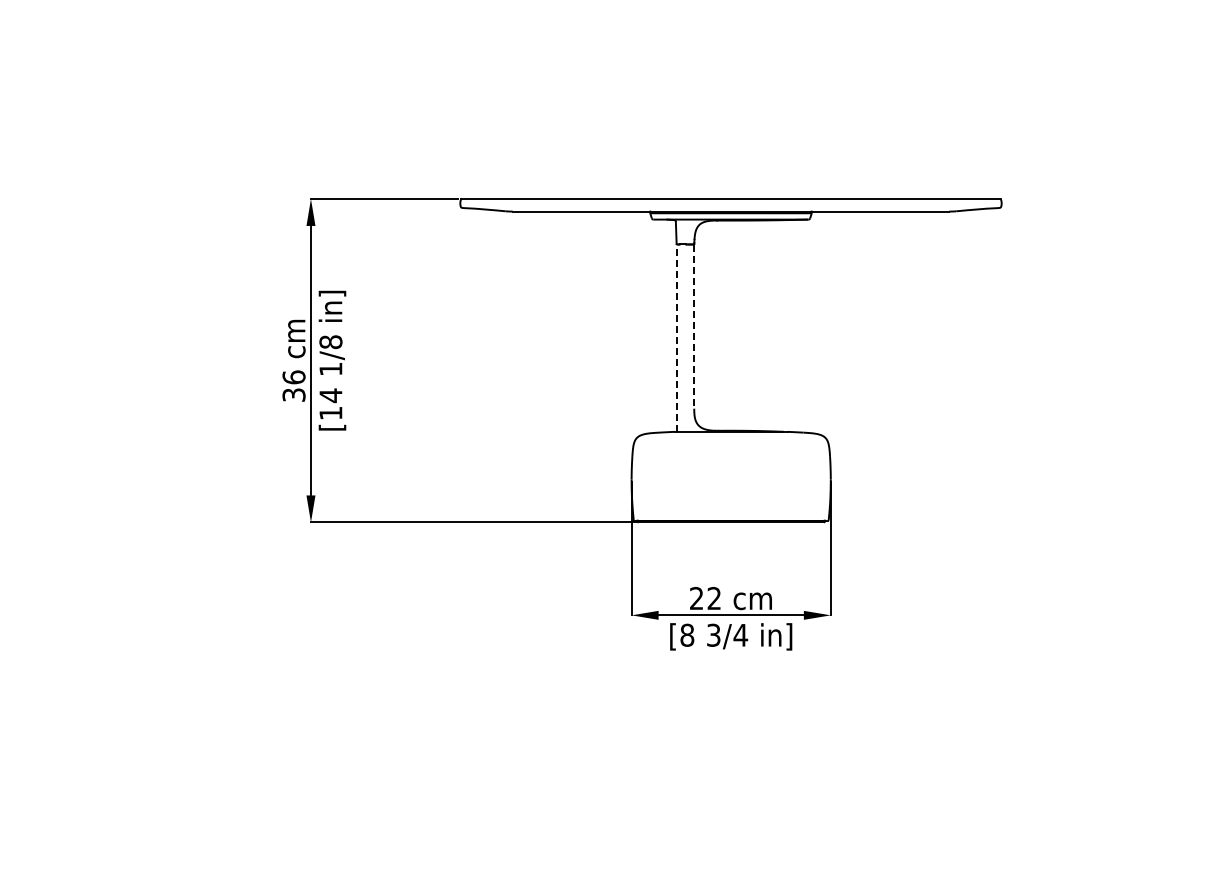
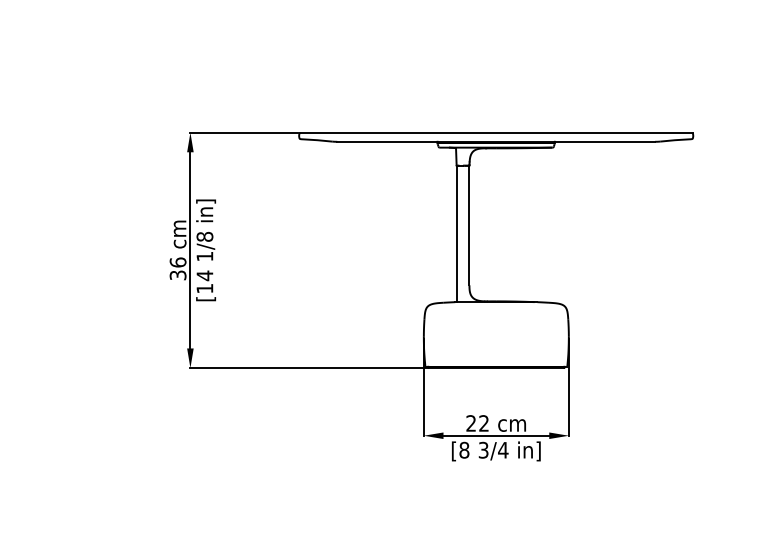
line: (694, 326) -> (469, 225), dashed -> solid
line: (676, 337) -> (456, 233), dashed -> solid

